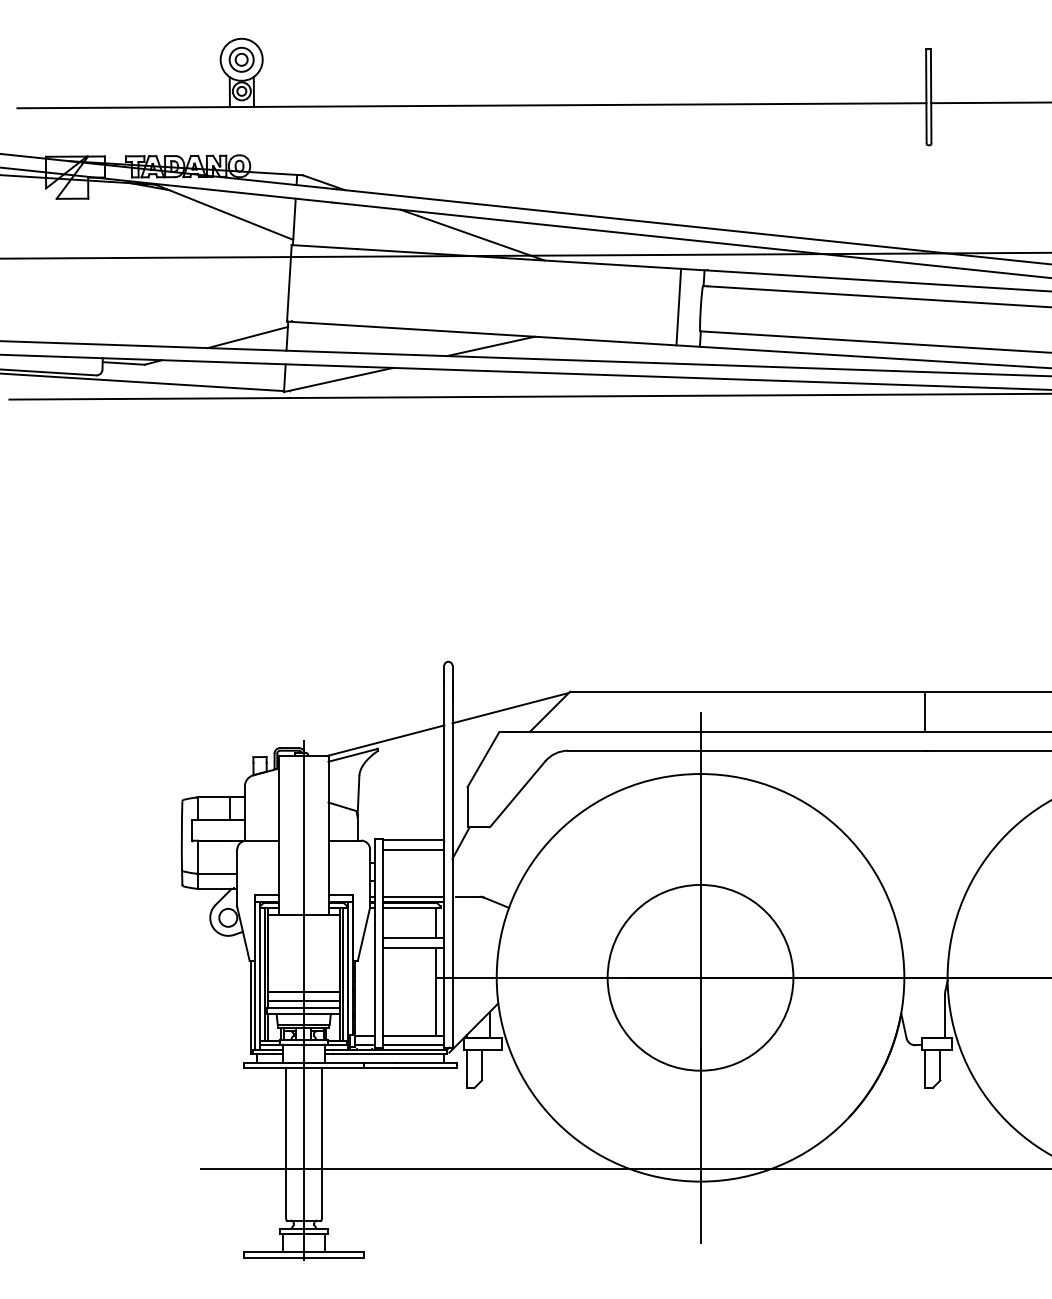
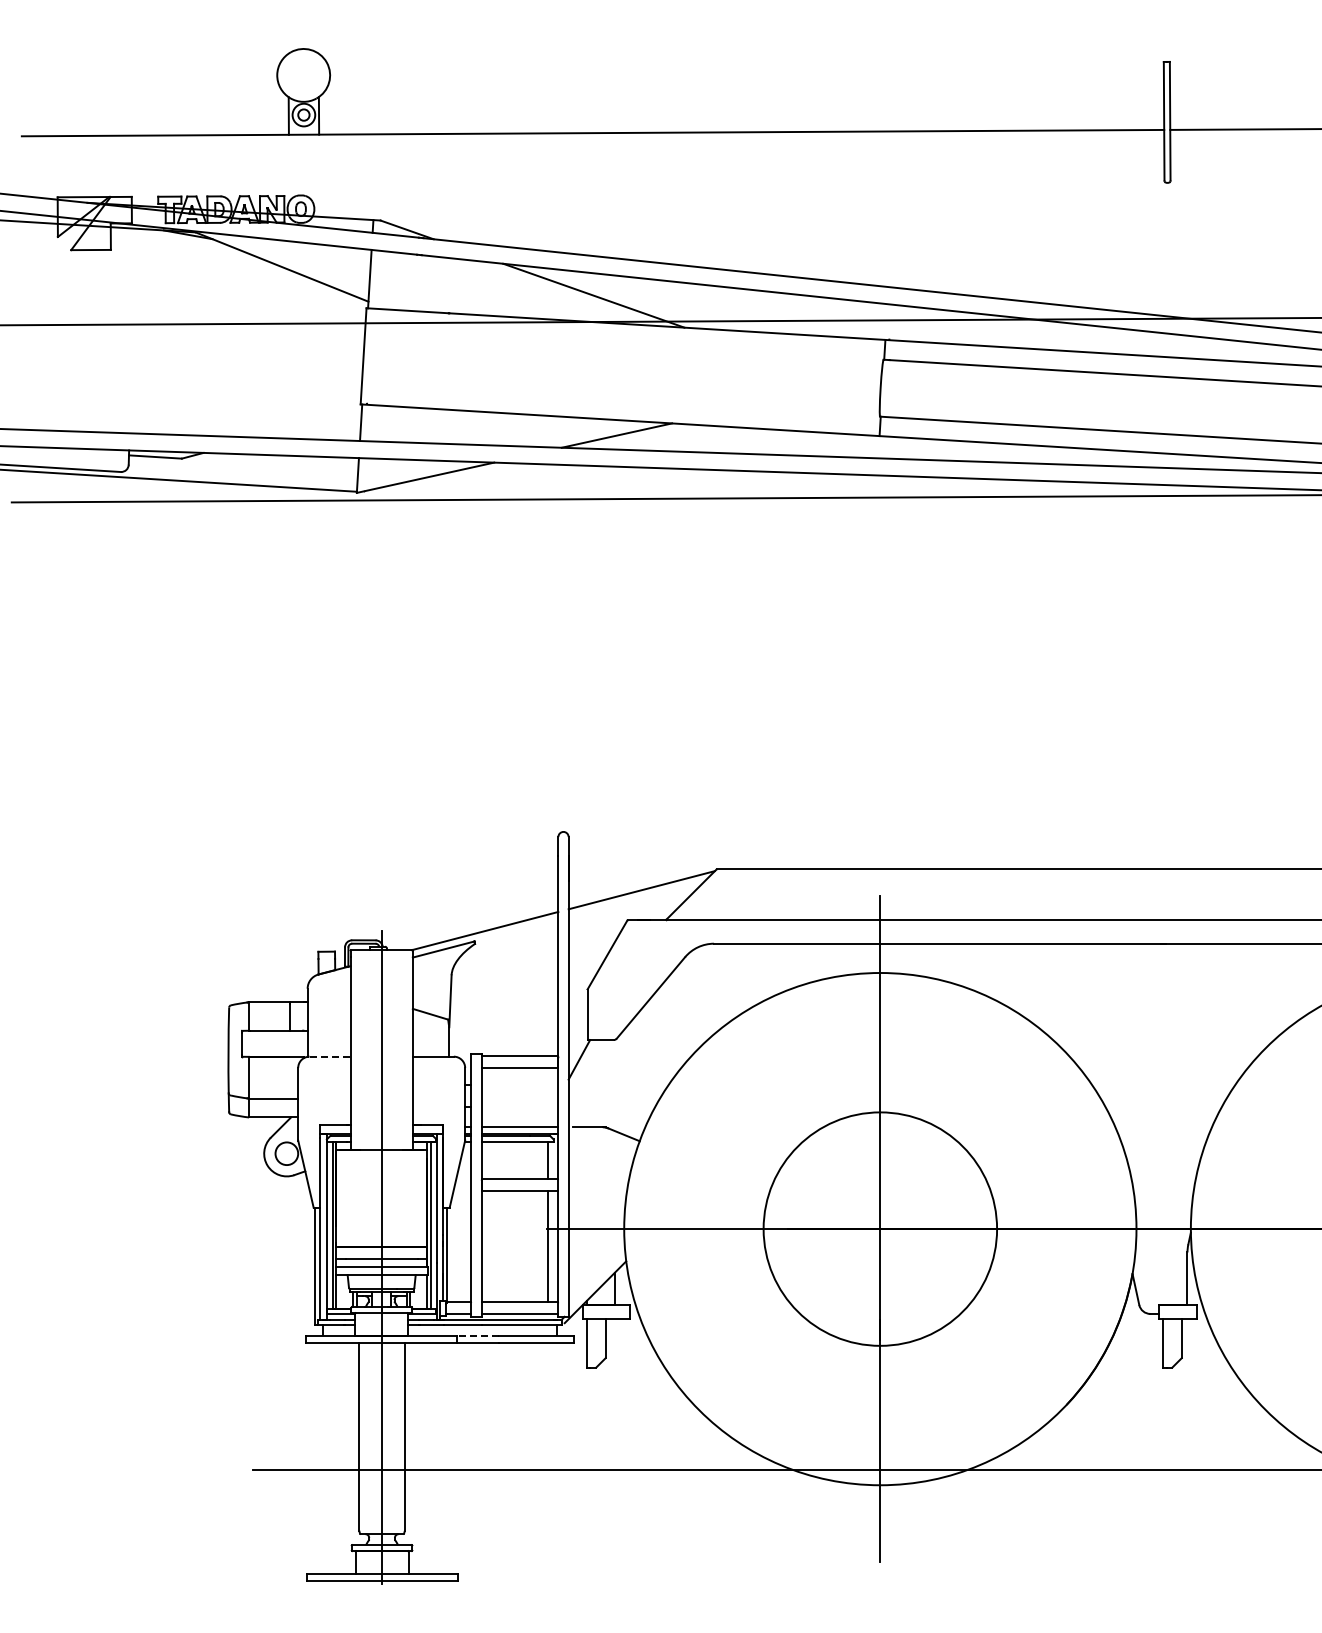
part: (241, 59) -> (303, 75), removed
line: (678, 307) -> (852, 386), removed
line: (247, 337) -> (311, 424), removed
line: (925, 711) -> (1162, 894), removed
line: (263, 840) -> (330, 1056), solid -> dashed
line: (380, 1062) -> (478, 1335), solid -> dashed

